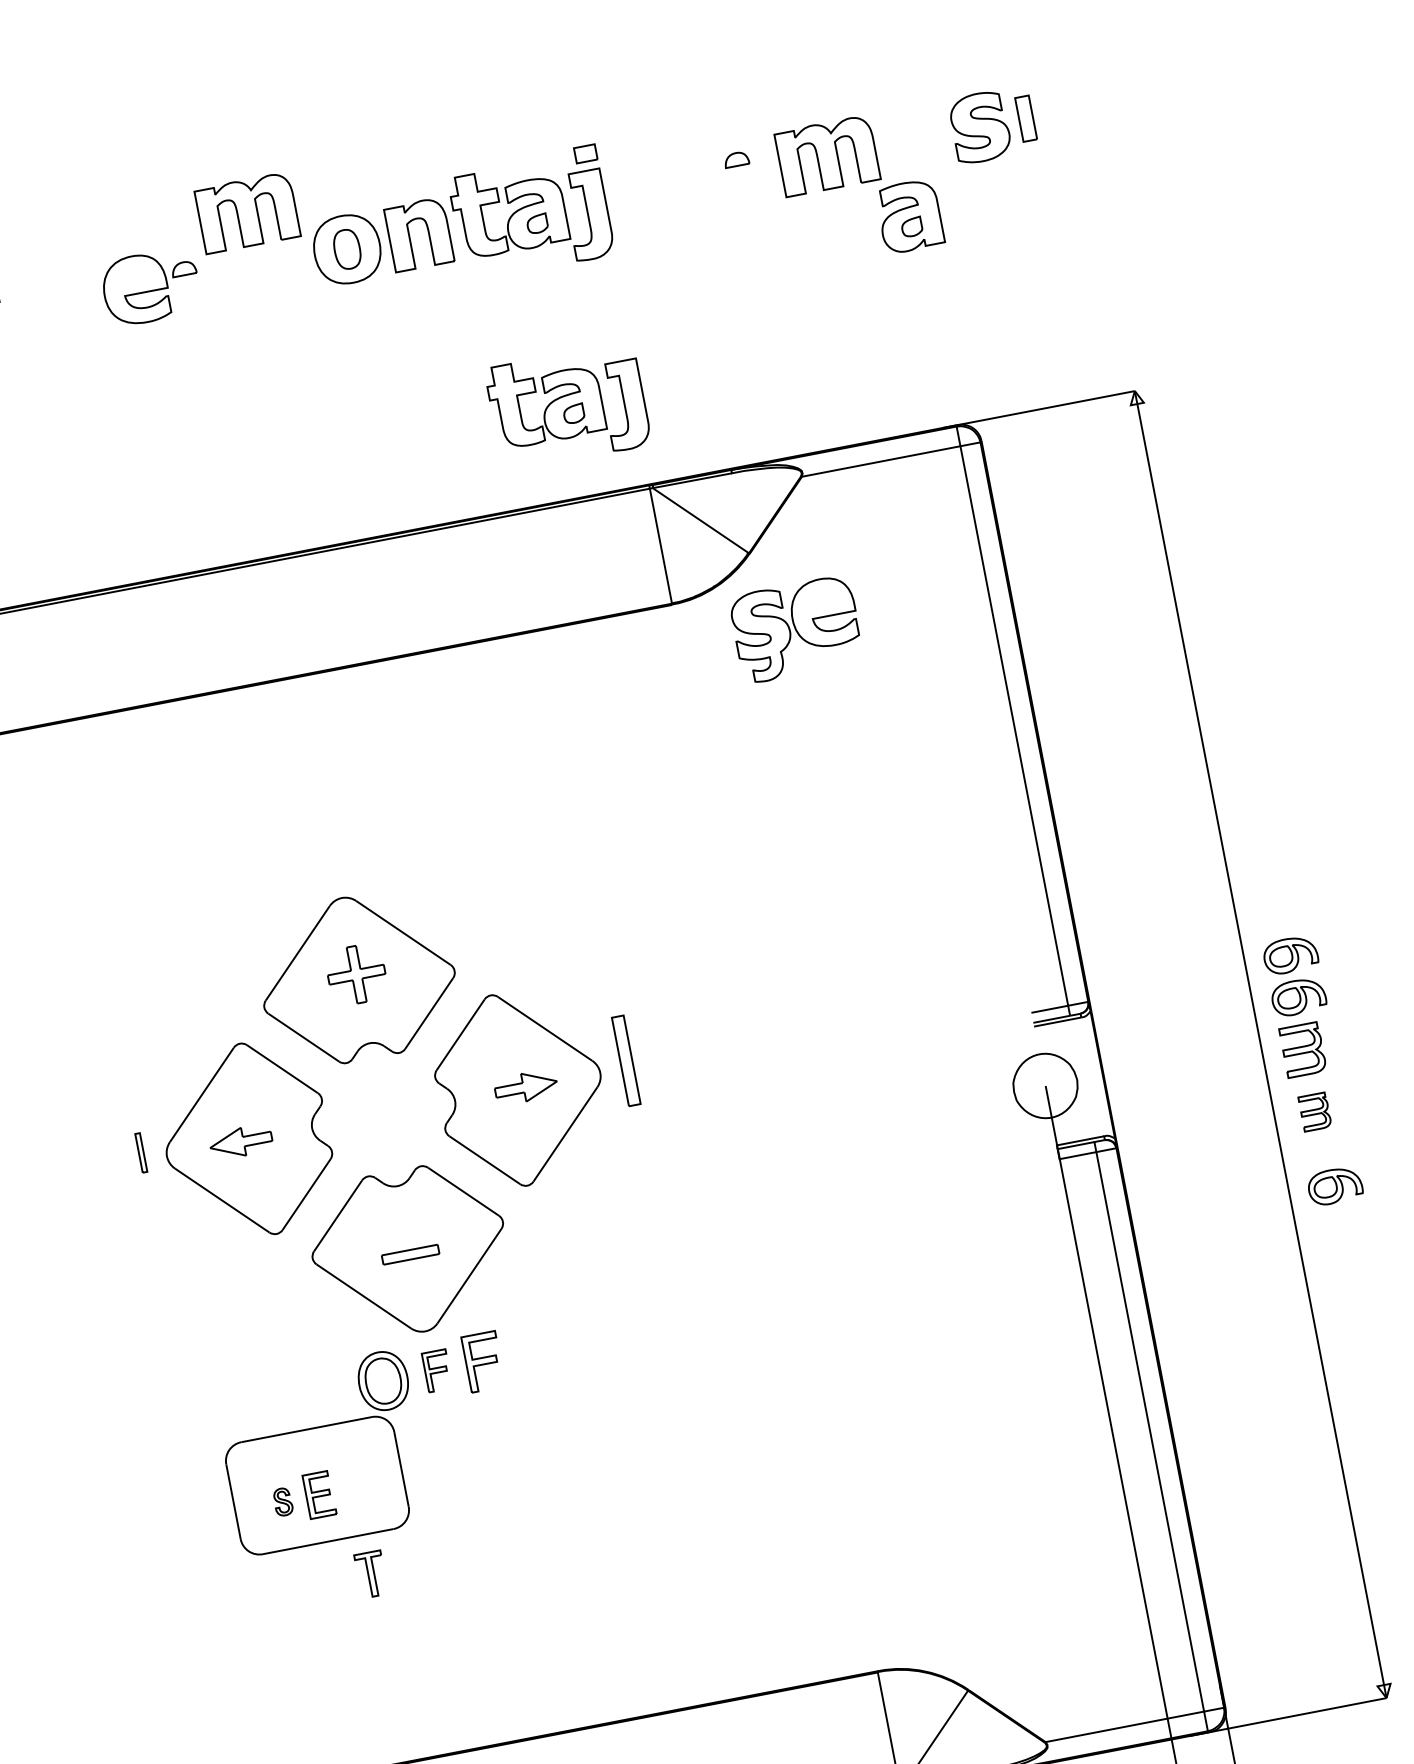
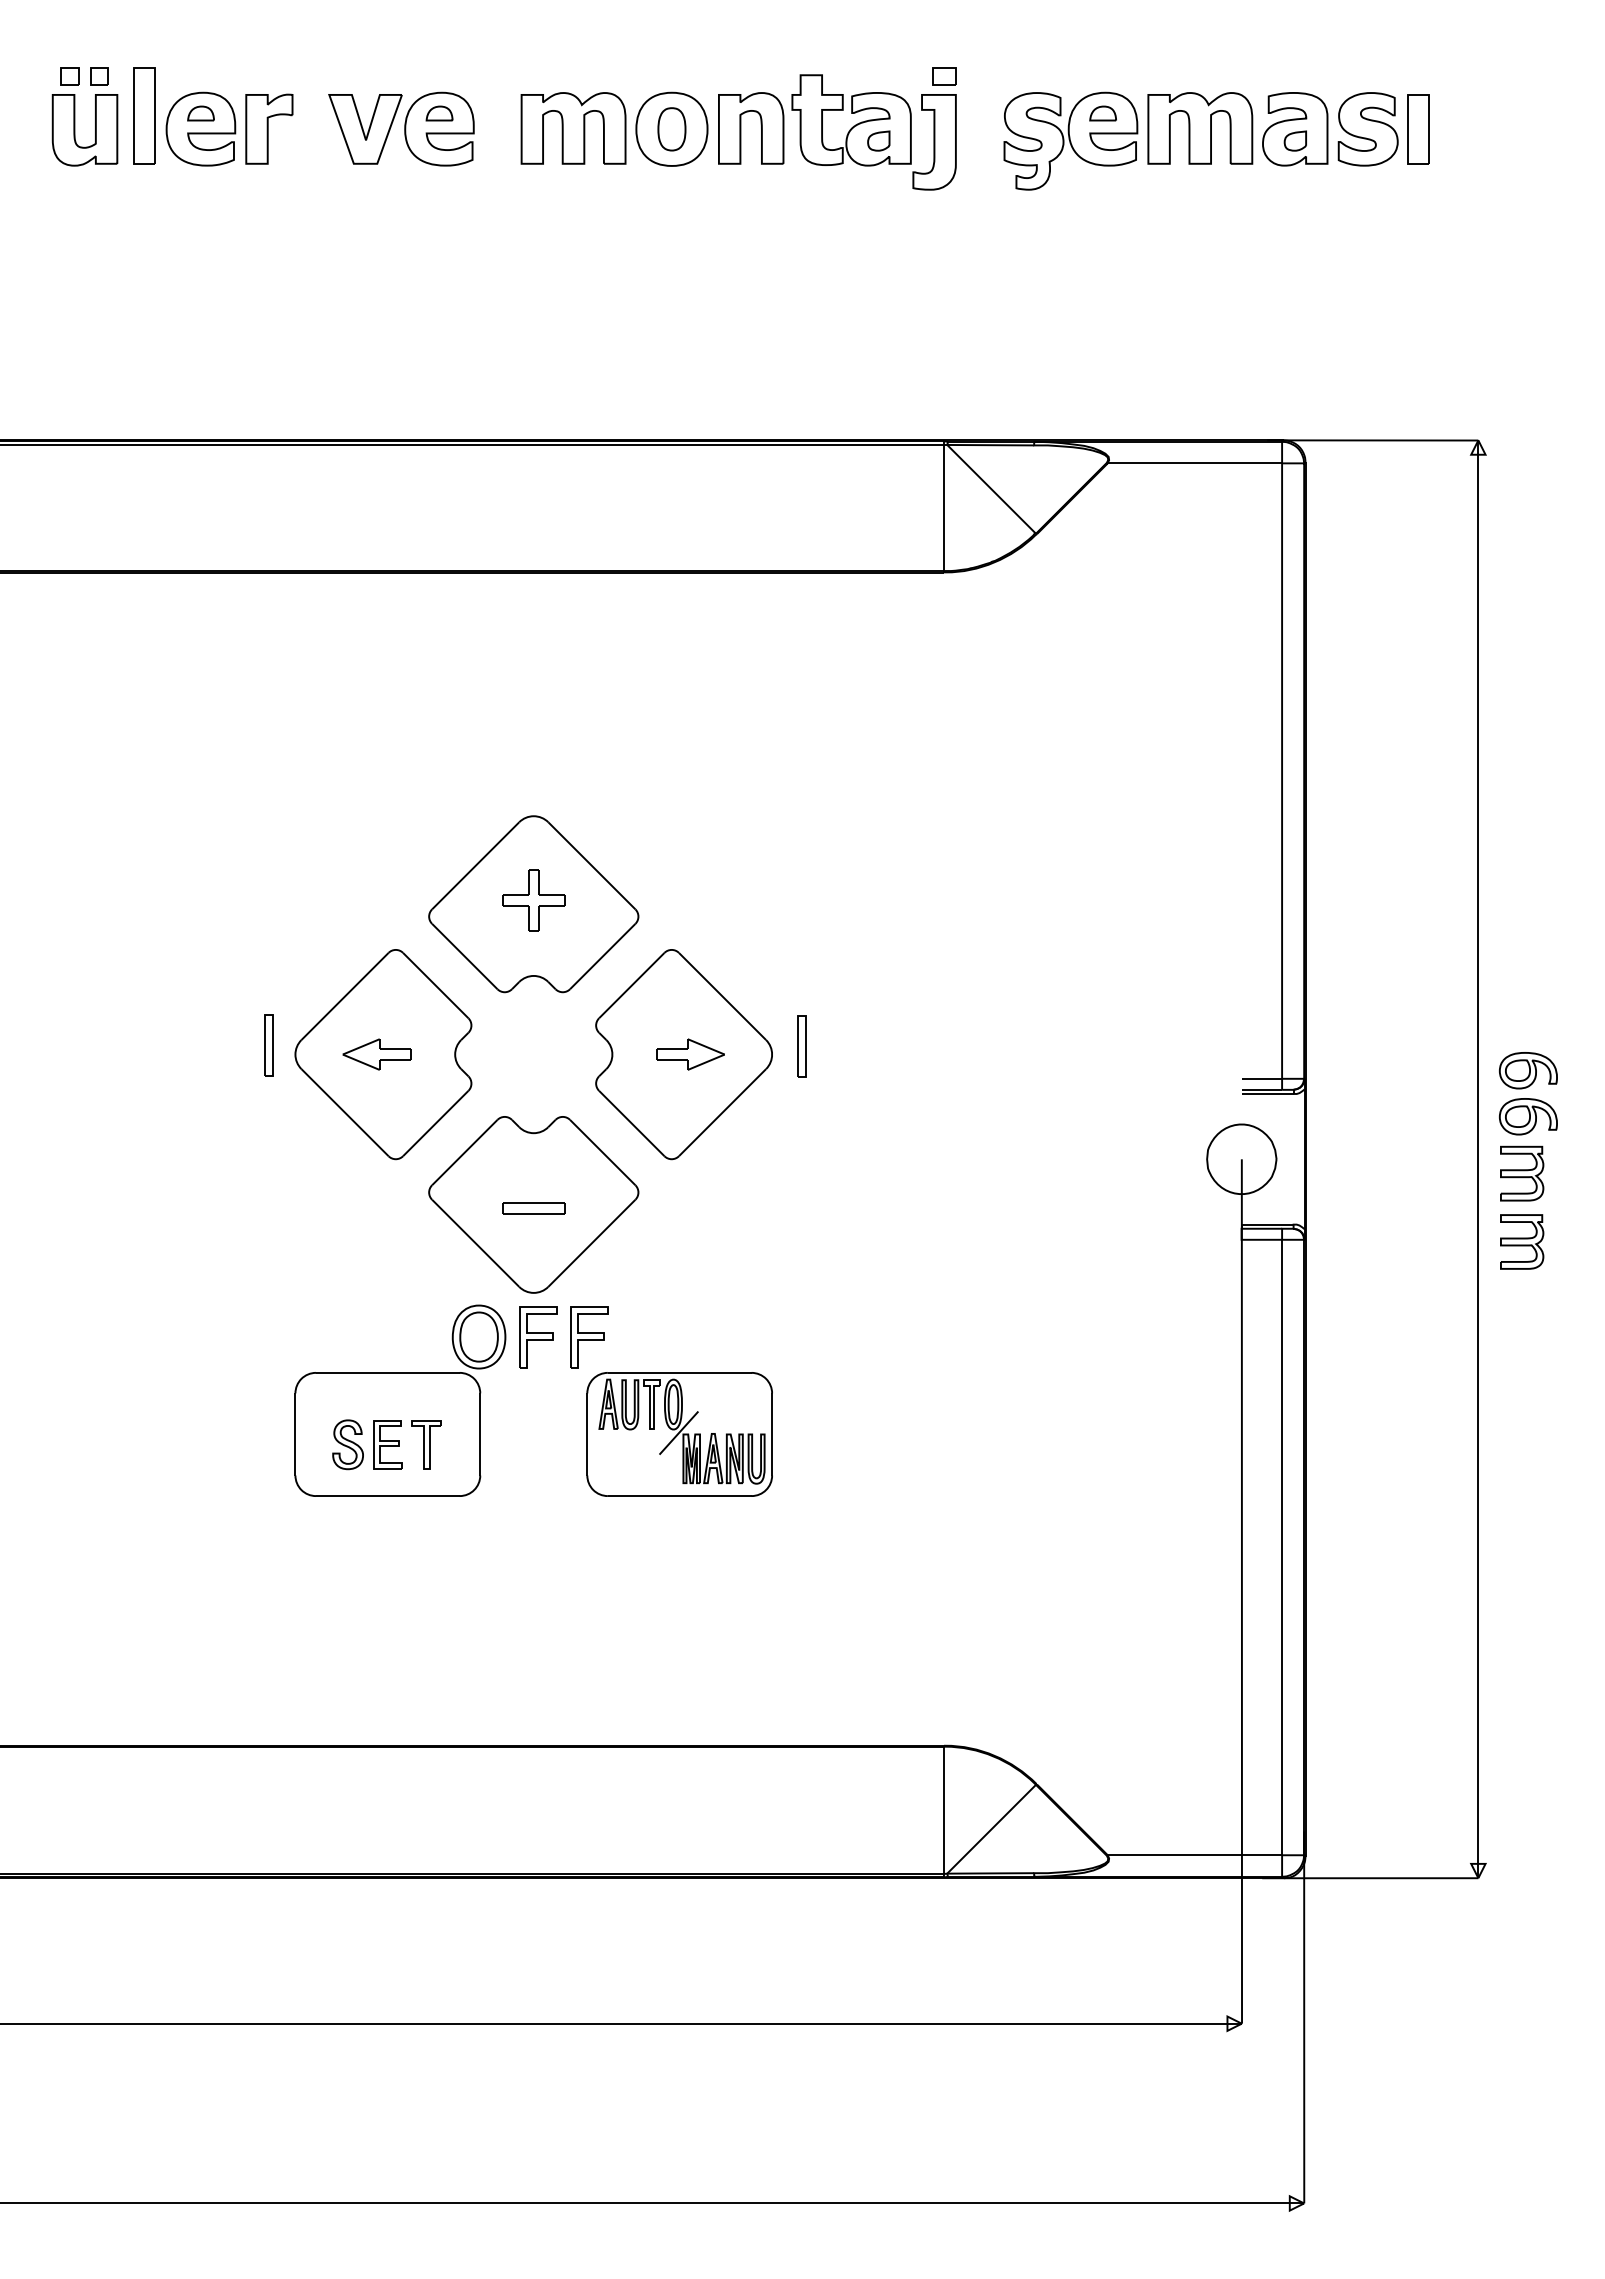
part: (1026, 118) -> (1418, 129), size x1.43
part: (247, 213) -> (573, 128), moved
part: (910, 216) -> (1295, 129), moved
part: (183, 268) -> (439, 113), moved
part: (68, 303) -> (365, 129), added
part: (567, 406) -> (873, 341), removed
part: (796, 628) -> (1070, 140), moved
part: (625, 1060) -> (801, 1046), size x0.62
part: (1315, 1111) -> (1522, 1241), size x1.43
part: (140, 1152) -> (268, 1045), size x1.43
part: (1335, 1185) -> (1528, 1324), removed
part: (437, 1371) -> (538, 1337), size x1.43
part: (582, 1434) -> (679, 1434), added
part: (282, 1501) -> (347, 1444), size x1.67
part: (371, 1574) -> (426, 1444), moved

